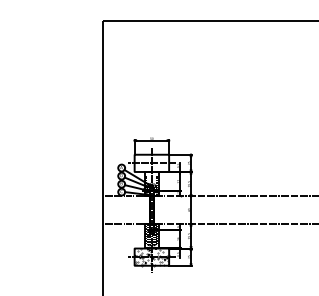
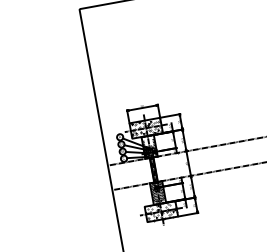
hatch: (151, 162) -> (145, 127), added

